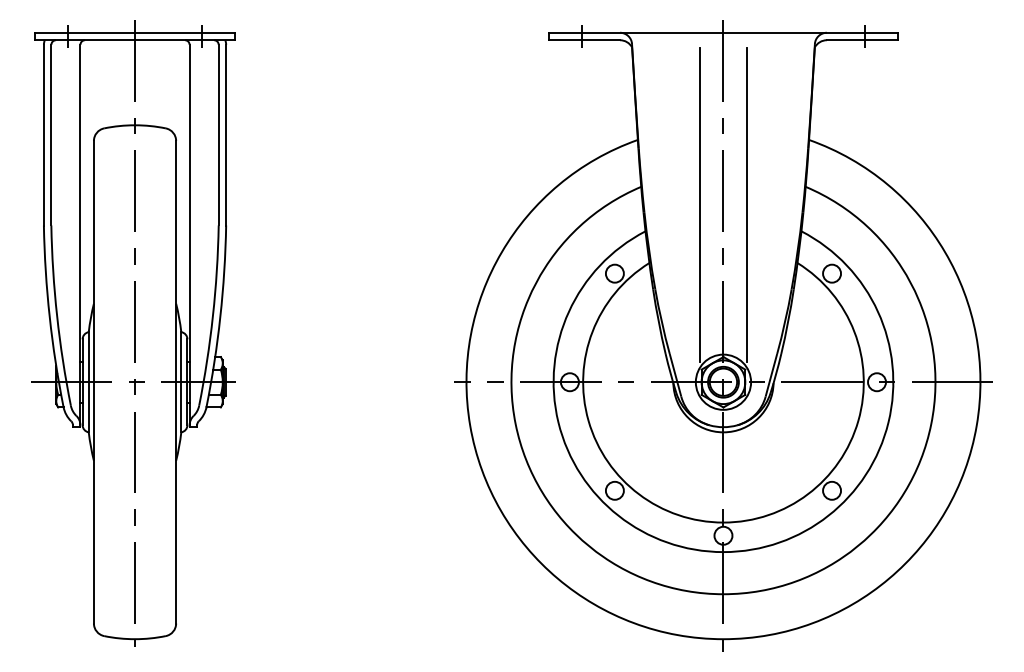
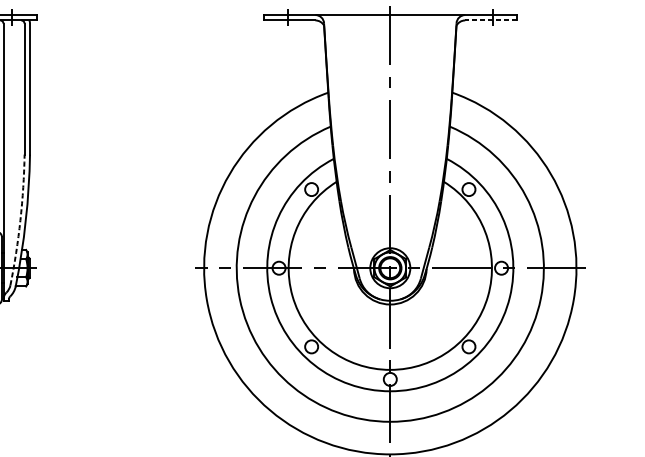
line: (862, 40) -> (491, 20), solid -> dashed
line: (699, 204) -> (372, 139), removed
line: (747, 204) -> (407, 139), removed
arc: (212, 316) -> (20, 220), solid -> dashed

